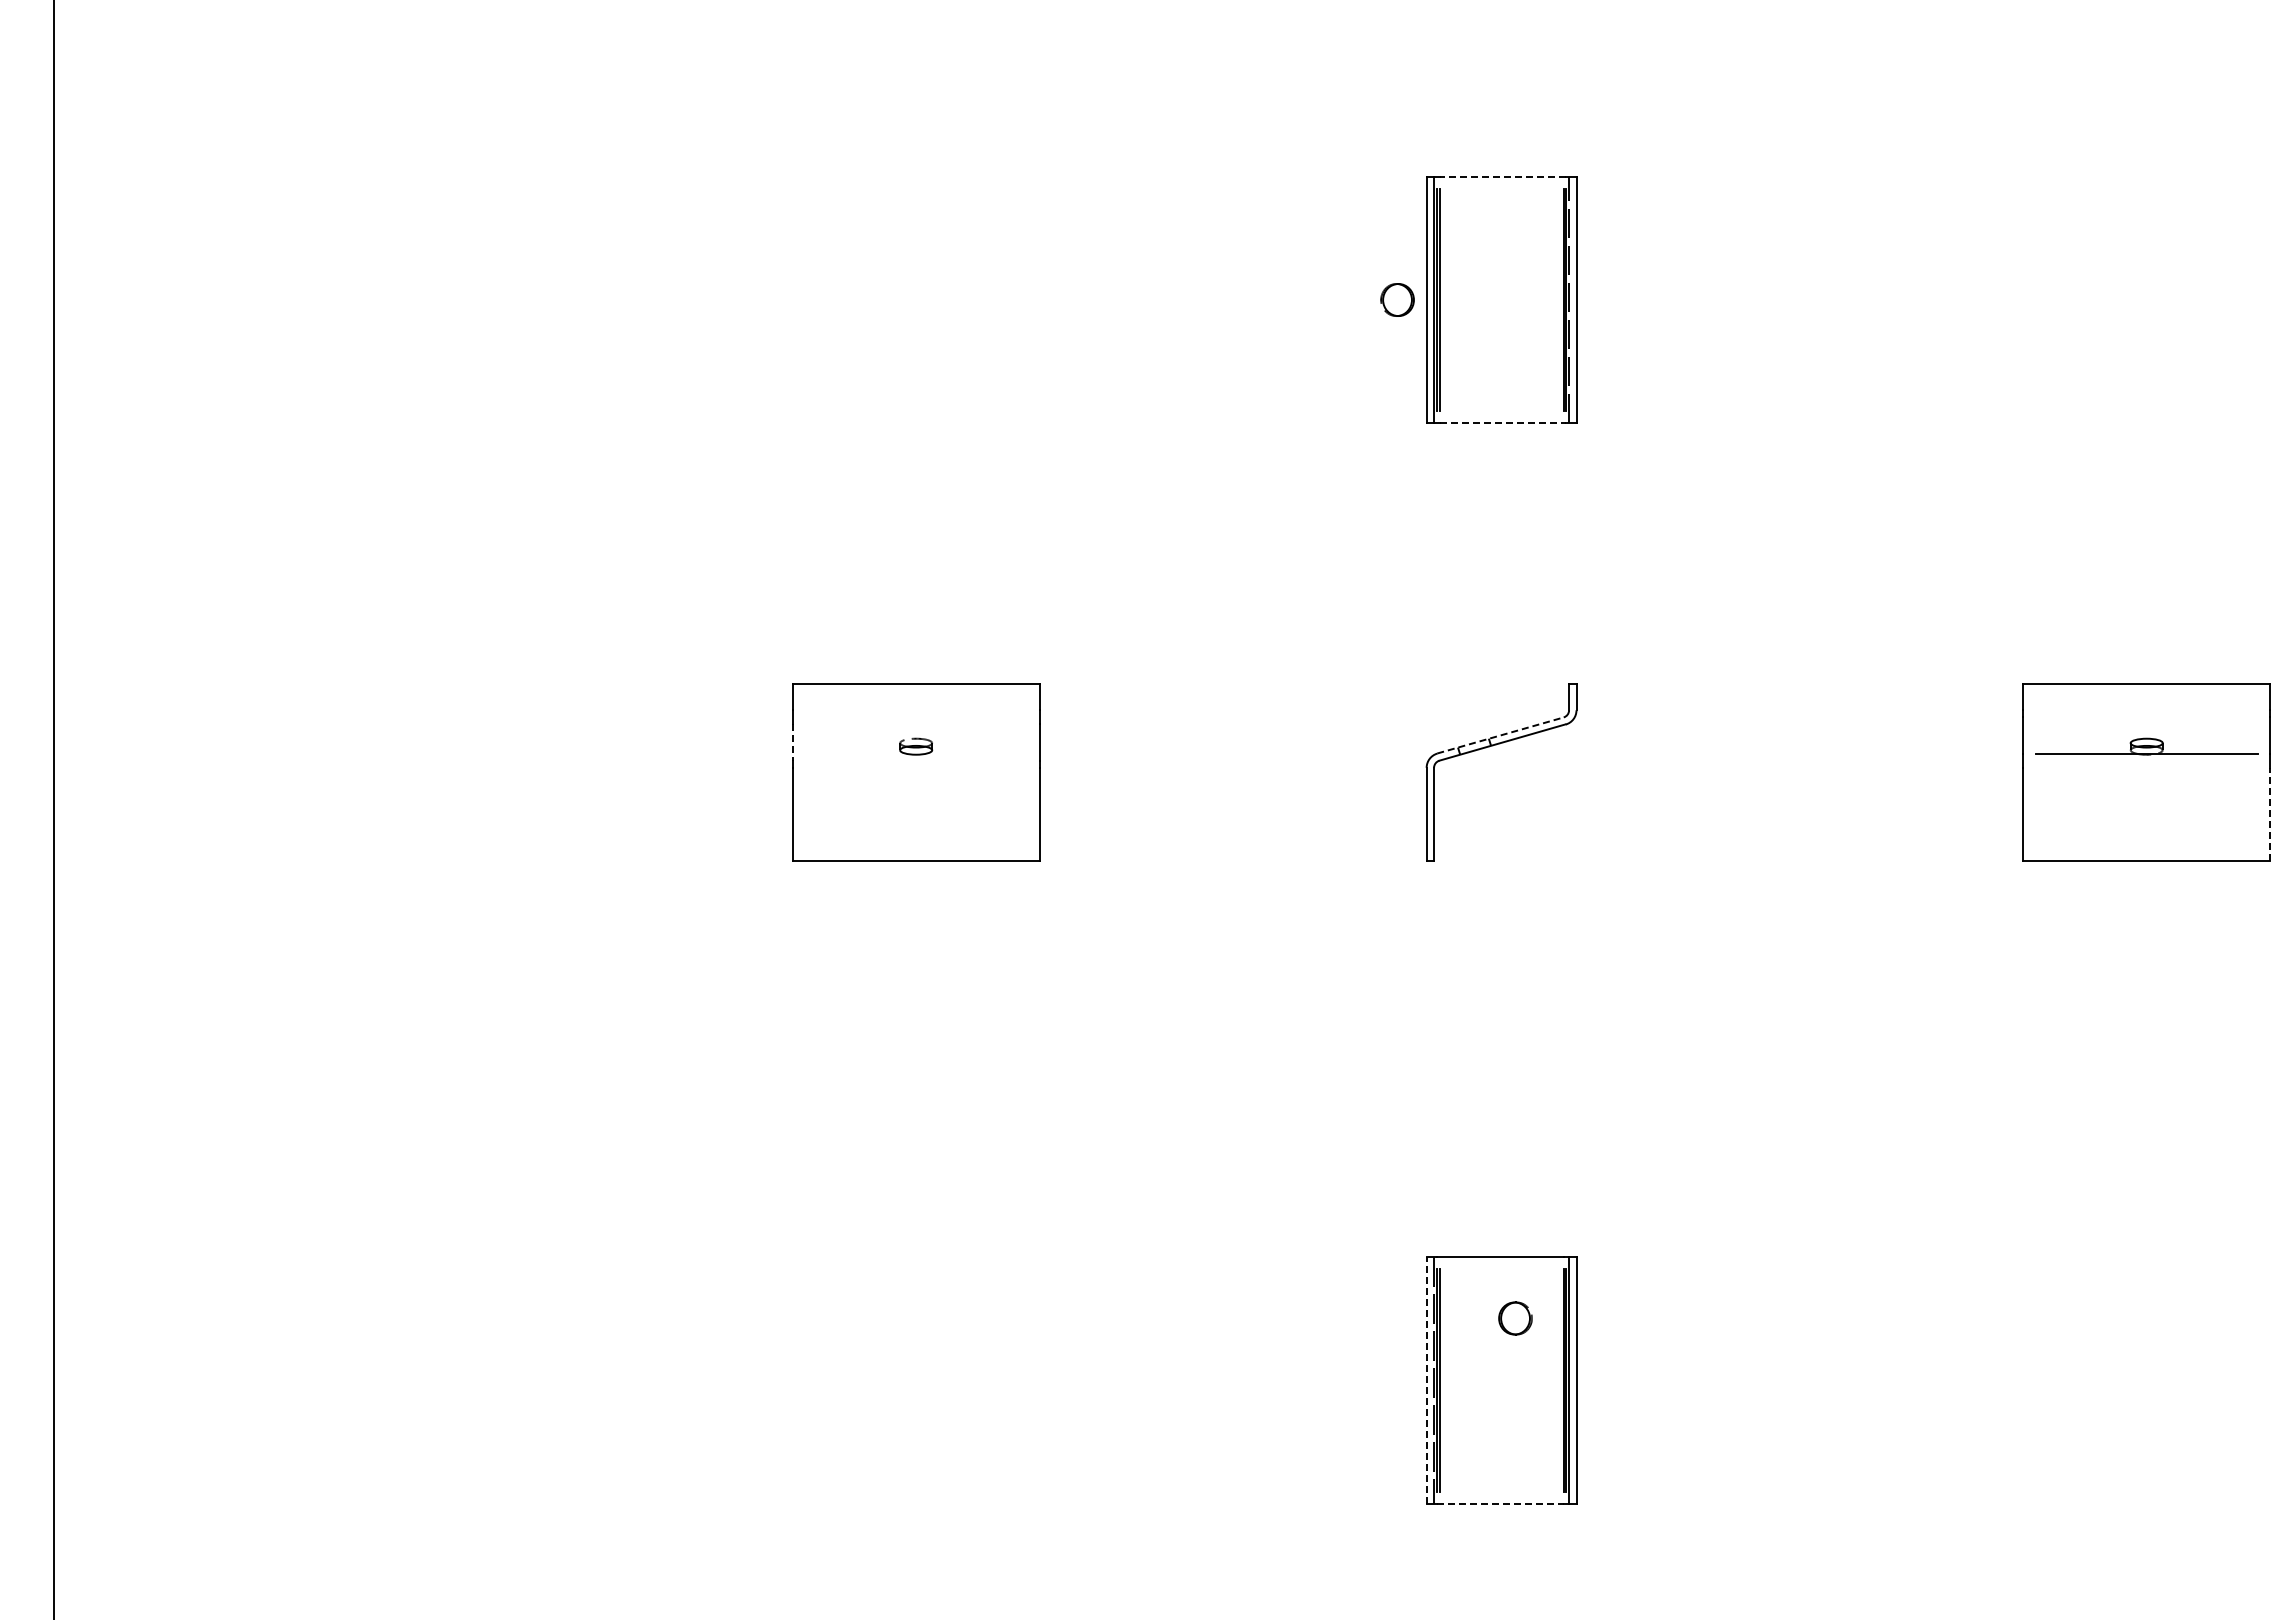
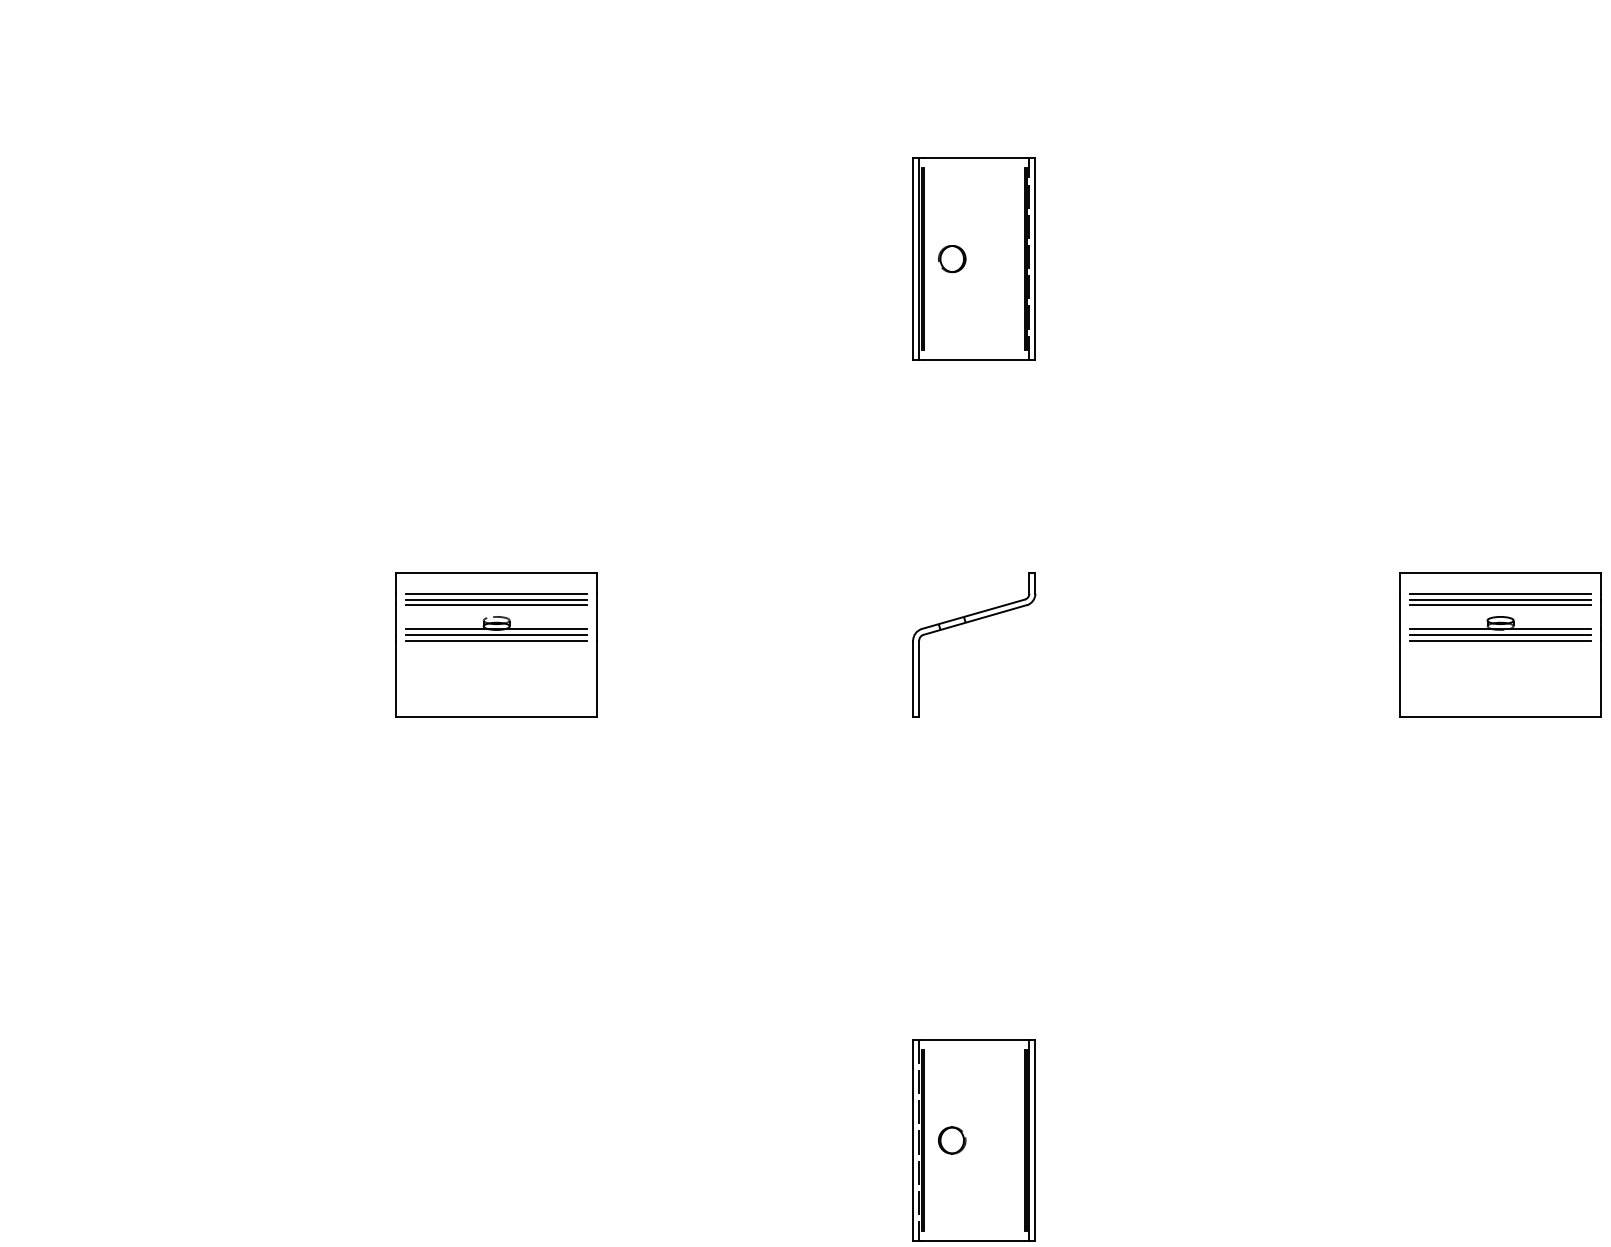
line: (1502, 176) -> (975, 158), dashed -> solid
part: (1397, 299) -> (952, 258), moved
line: (1503, 423) -> (975, 359), dashed -> solid
line: (916, 710) -> (496, 593), added
line: (2146, 710) -> (1500, 593), added
line: (916, 717) -> (496, 599), added
line: (2146, 717) -> (1500, 599), added
line: (916, 724) -> (496, 605), added
line: (2146, 724) -> (1500, 605), added
line: (1500, 735) -> (973, 614), dashed -> solid
line: (792, 743) -> (395, 620), dashed -> solid
line: (916, 753) -> (496, 628), added
line: (916, 760) -> (496, 634), added
line: (2146, 760) -> (1500, 634), added
line: (916, 767) -> (496, 640), added
line: (2146, 767) -> (1500, 640), added
line: (2270, 814) -> (1601, 678), dashed -> solid
part: (1515, 1318) -> (952, 1140), moved
line: (1426, 1380) -> (913, 1140), dashed -> solid
line: (1500, 1503) -> (973, 1240), dashed -> solid

